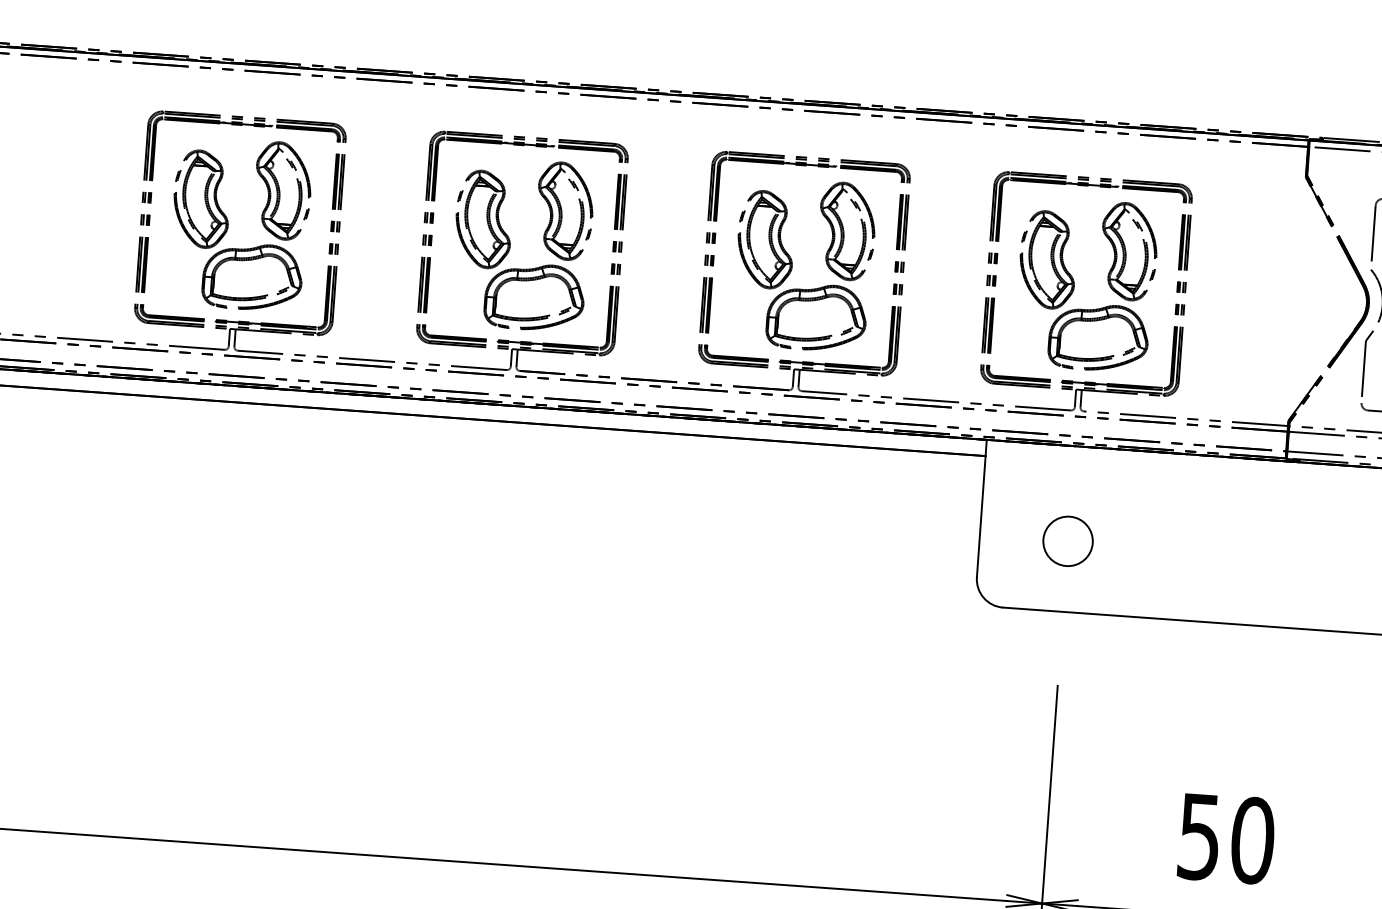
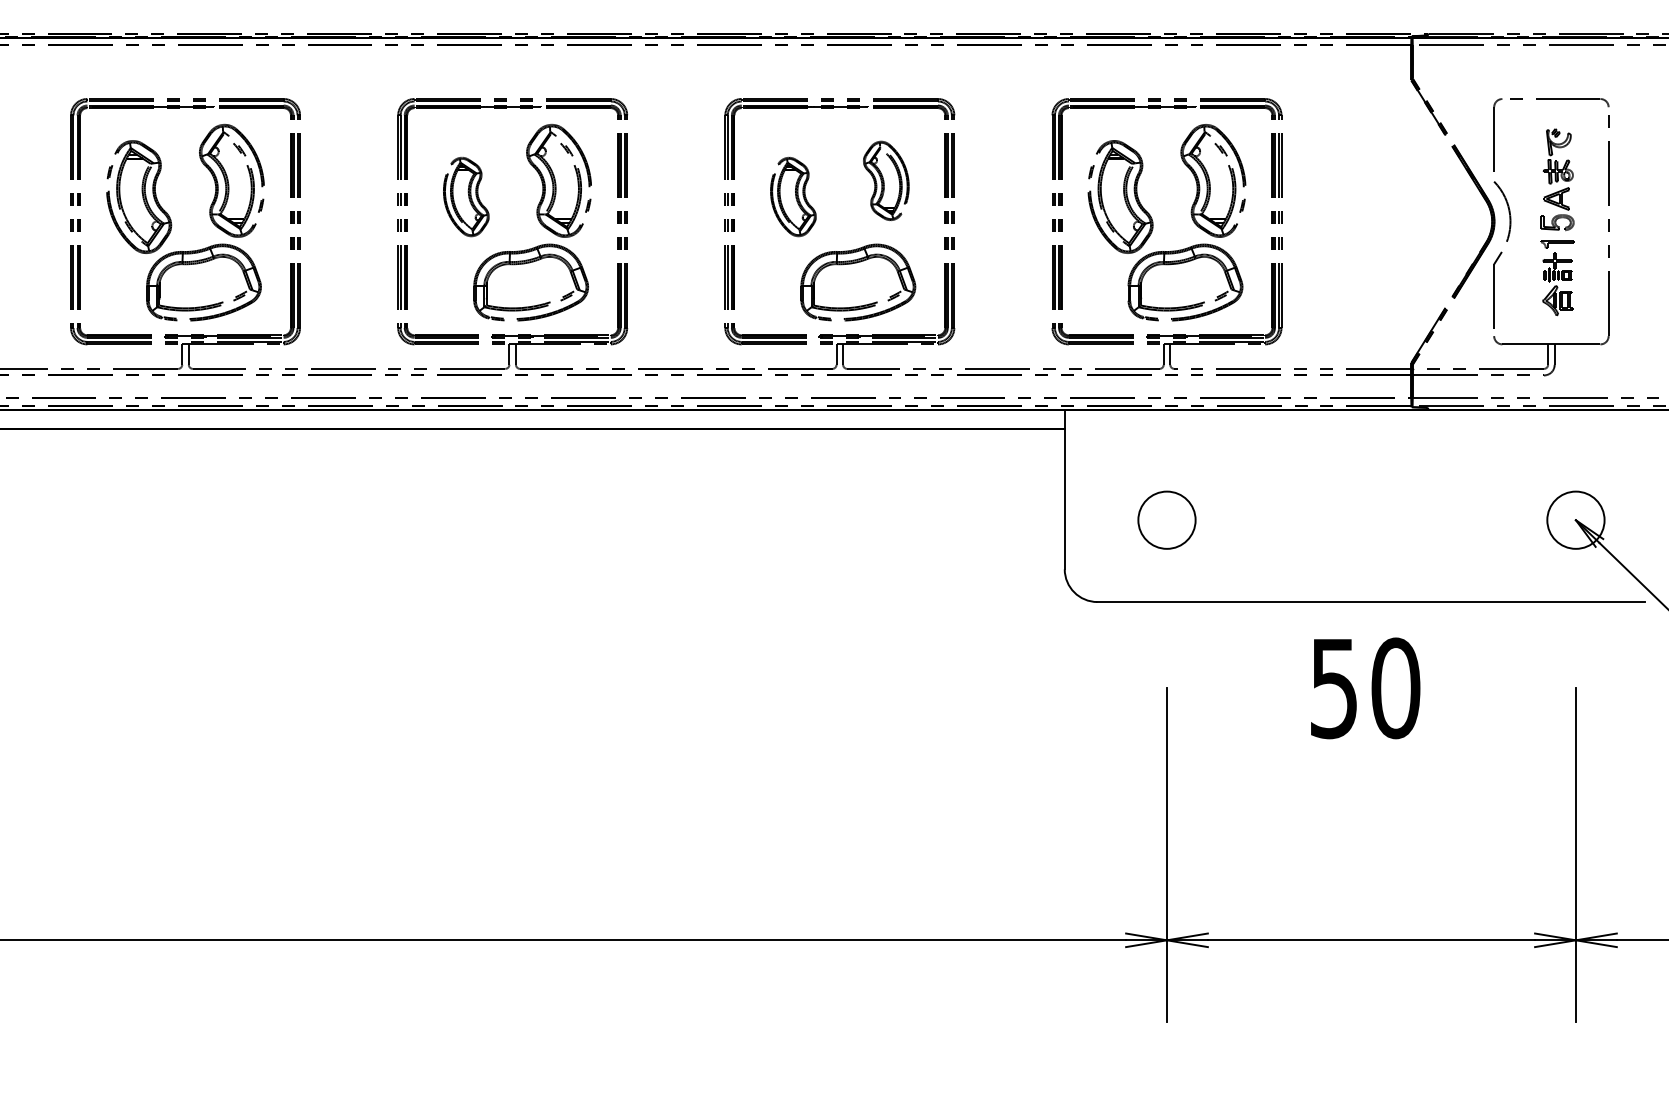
part: (484, 219) -> (466, 196), size x0.7
part: (847, 231) -> (886, 180), size x0.7
part: (766, 239) -> (793, 196), size x0.7
text: (1226, 838) -> (1365, 688), moved

